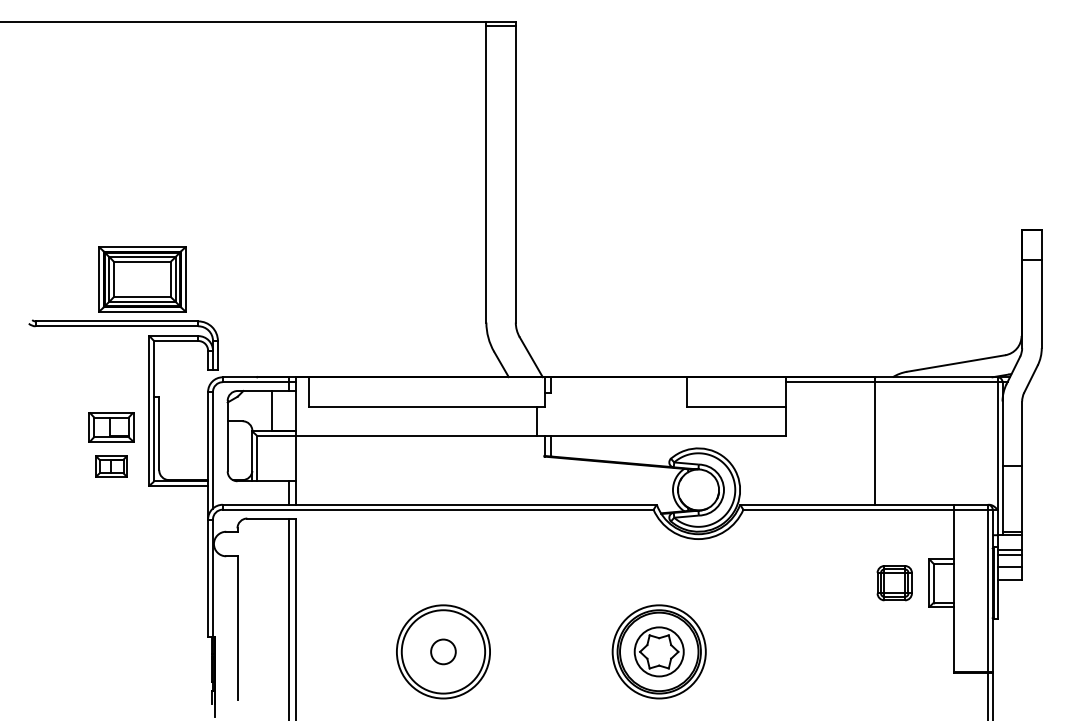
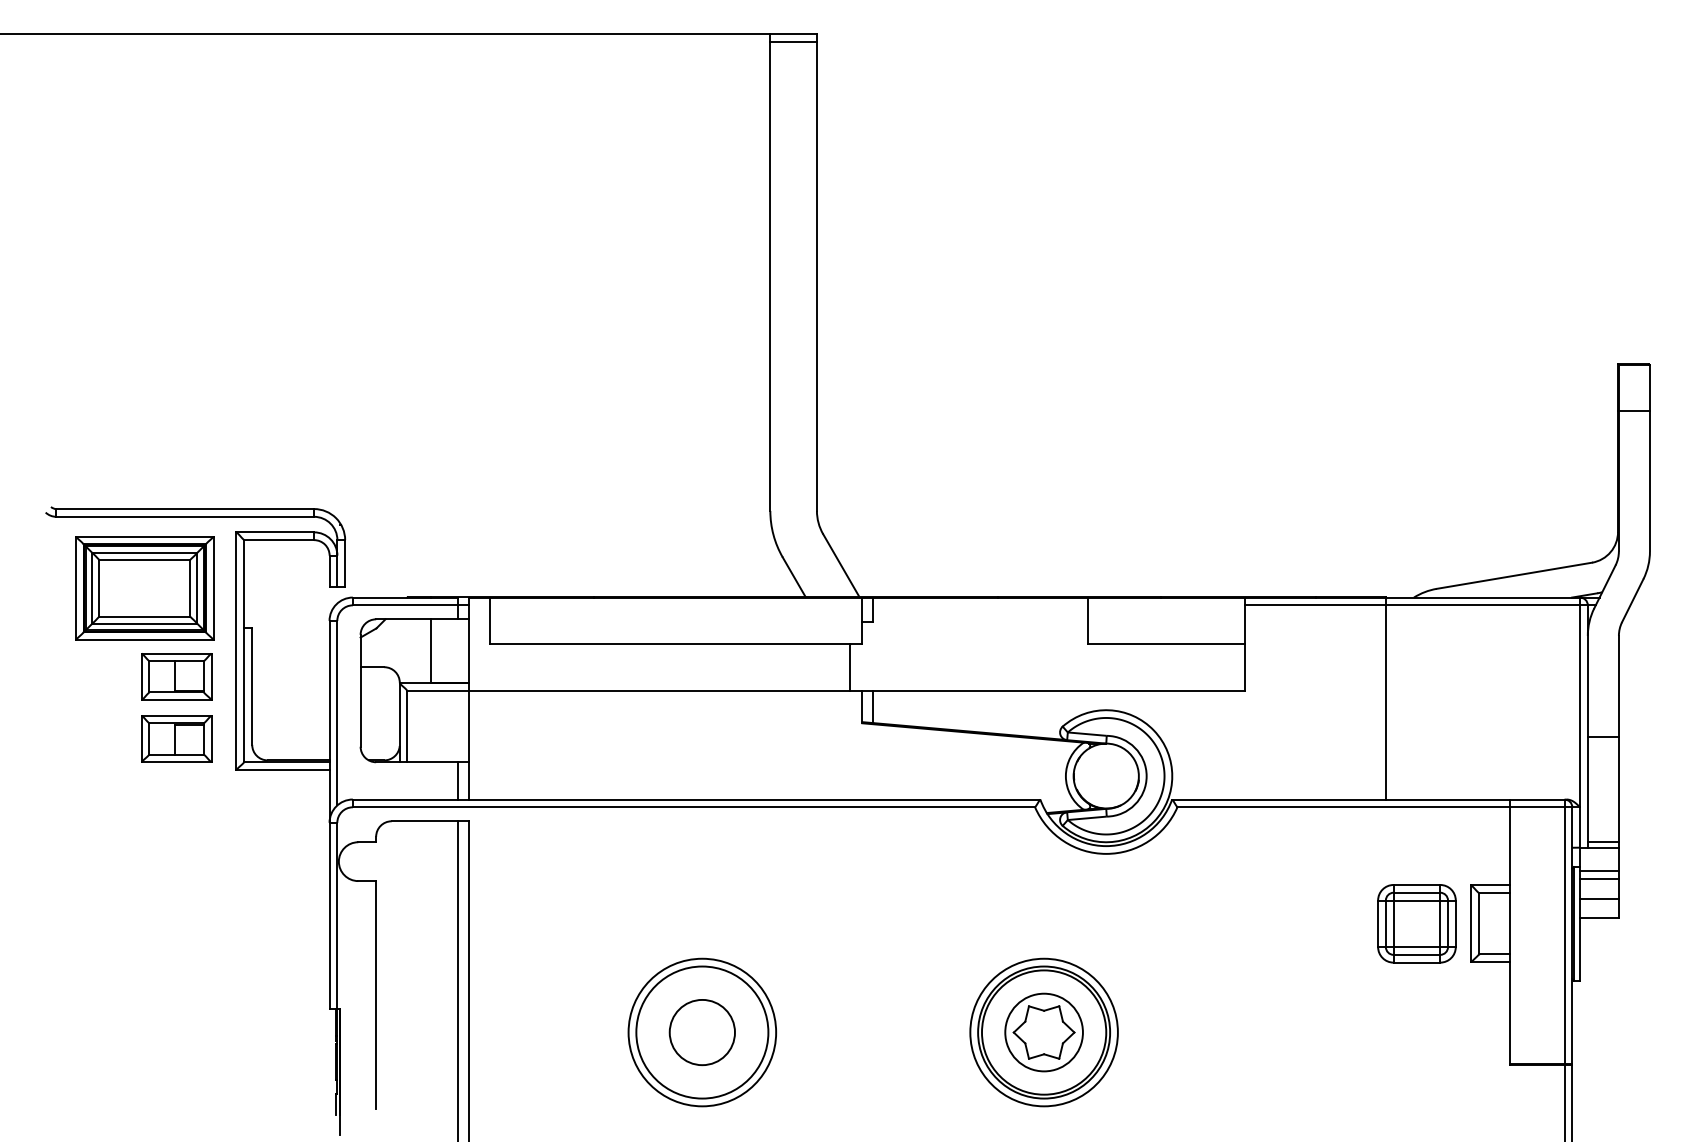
part: (142, 279) -> (144, 588), moved
part: (111, 466) -> (176, 738), size x1.43
part: (894, 582) -> (1416, 922), size x1.43
circle: (443, 651) -> (702, 1031), size x1.67

